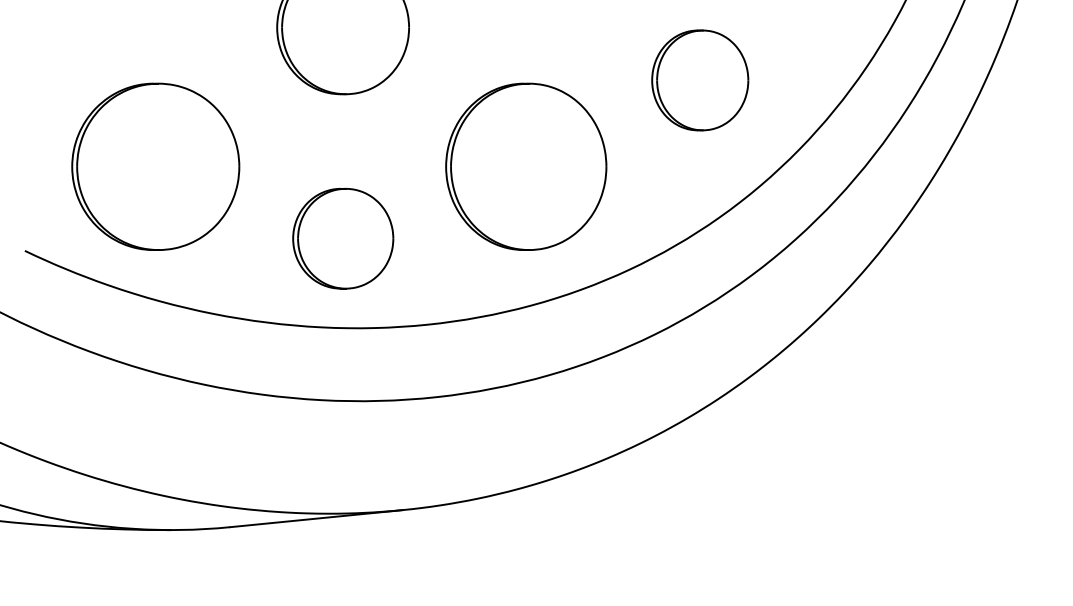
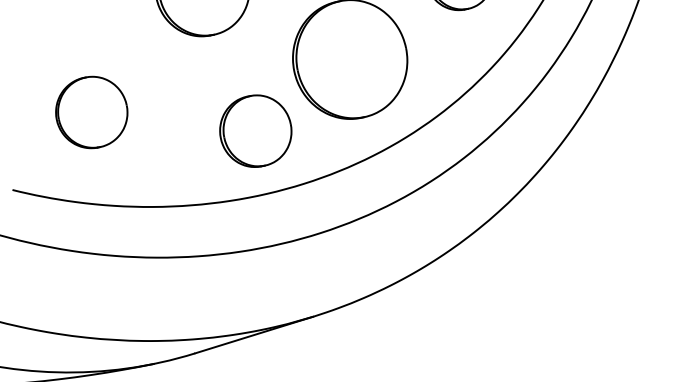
part: (155, 166) -> (91, 112), size x0.6
part: (343, 238) -> (255, 131), moved

